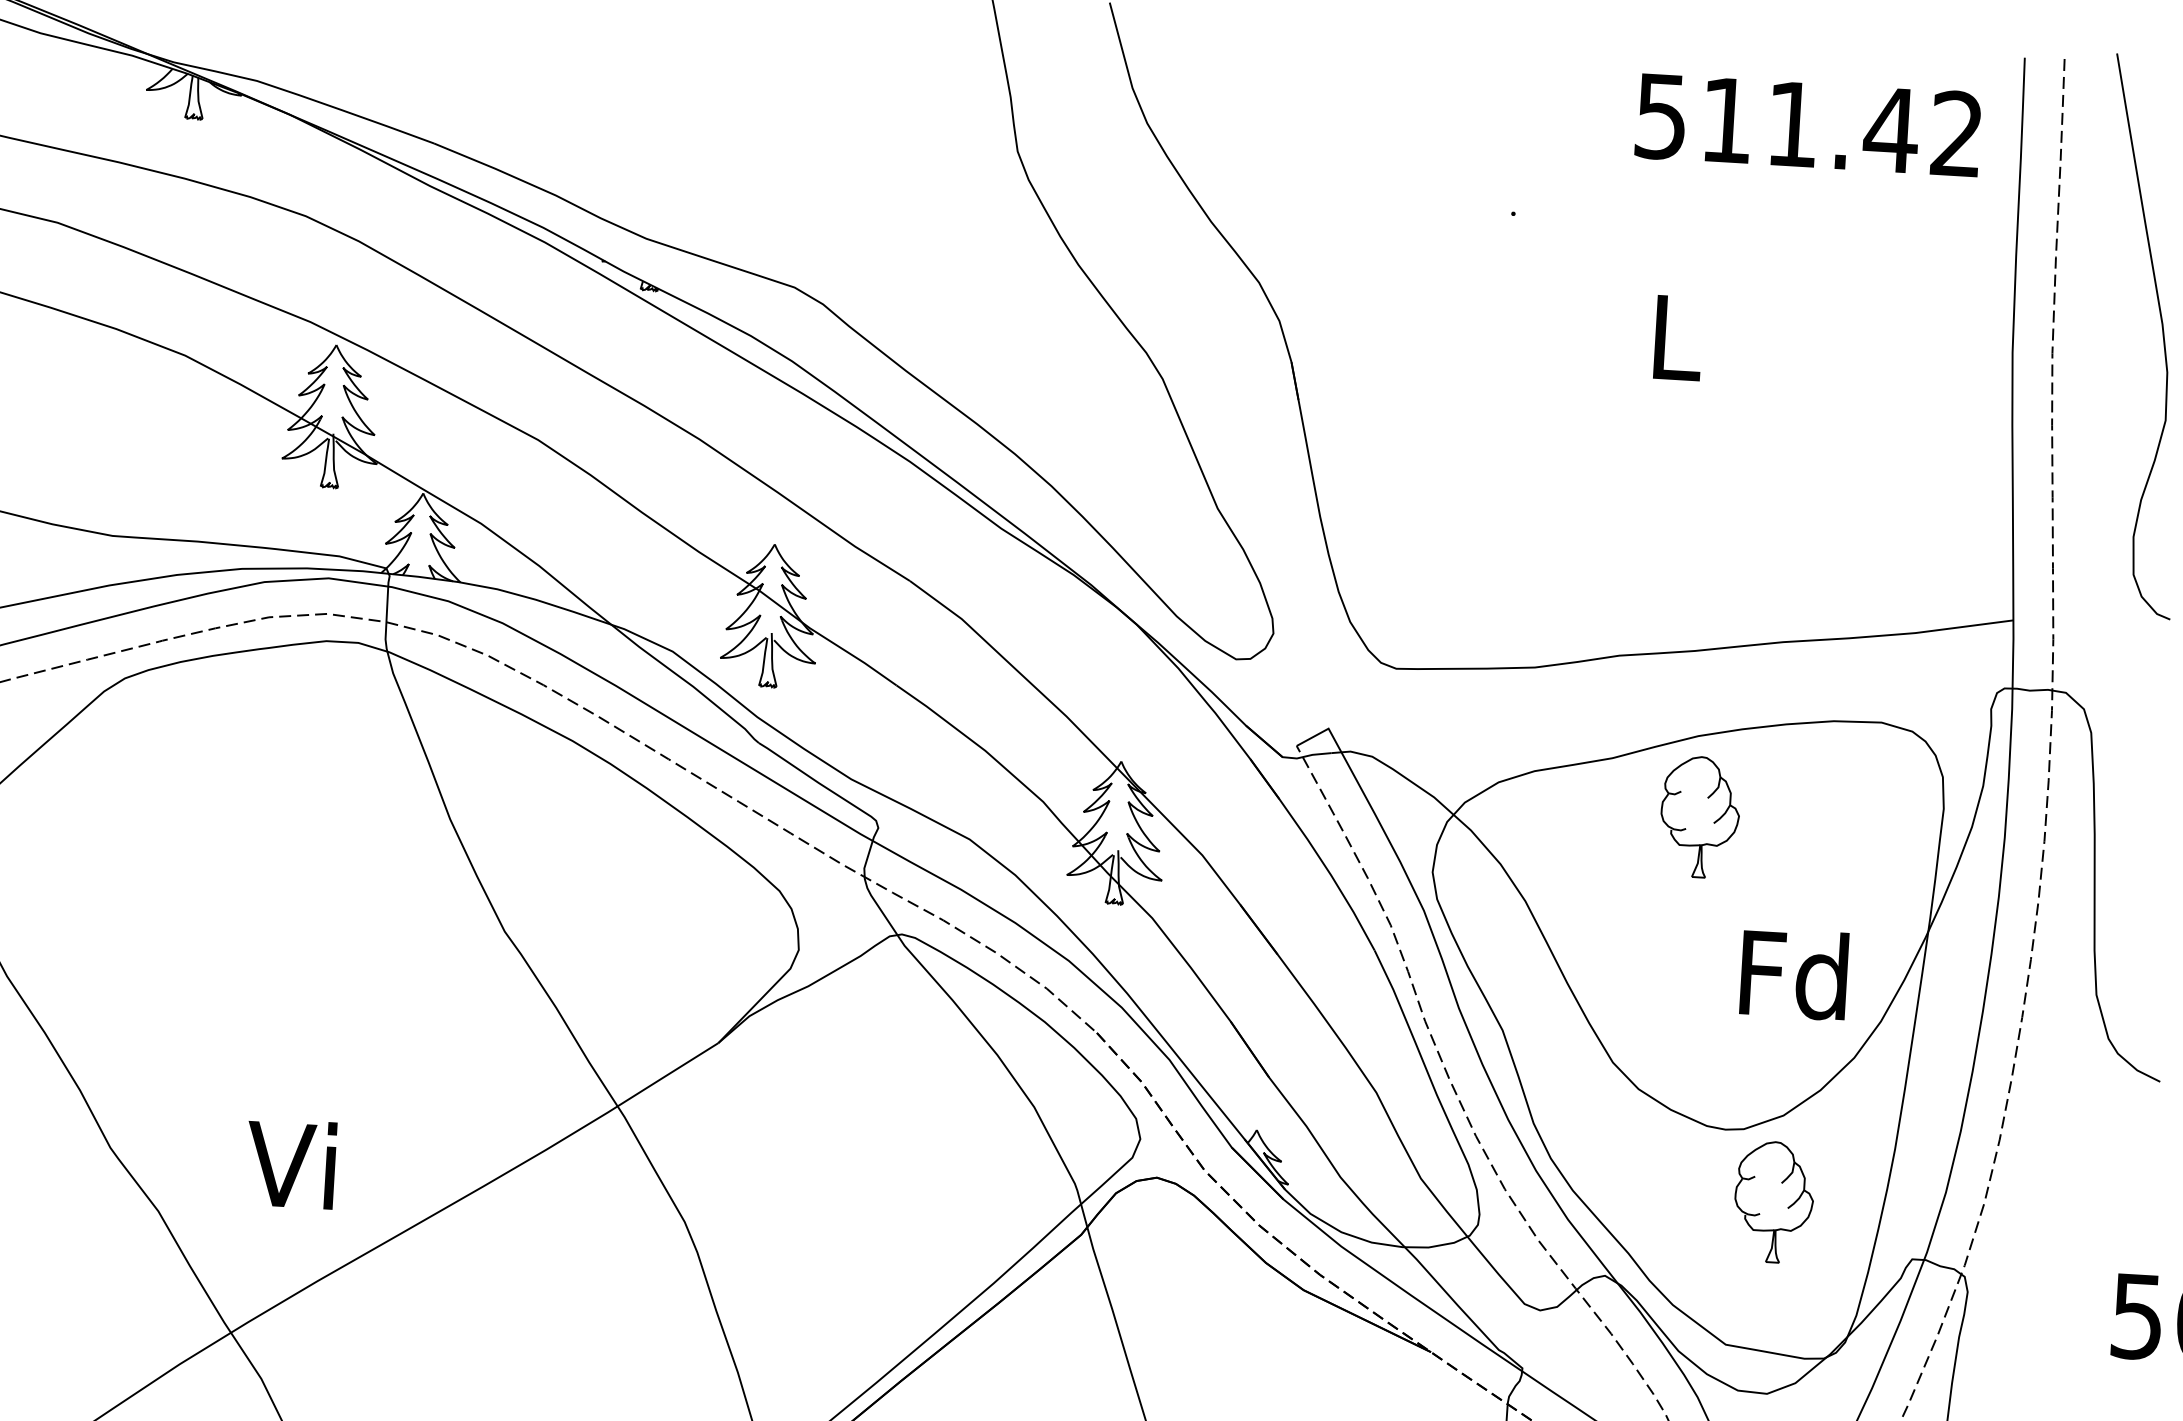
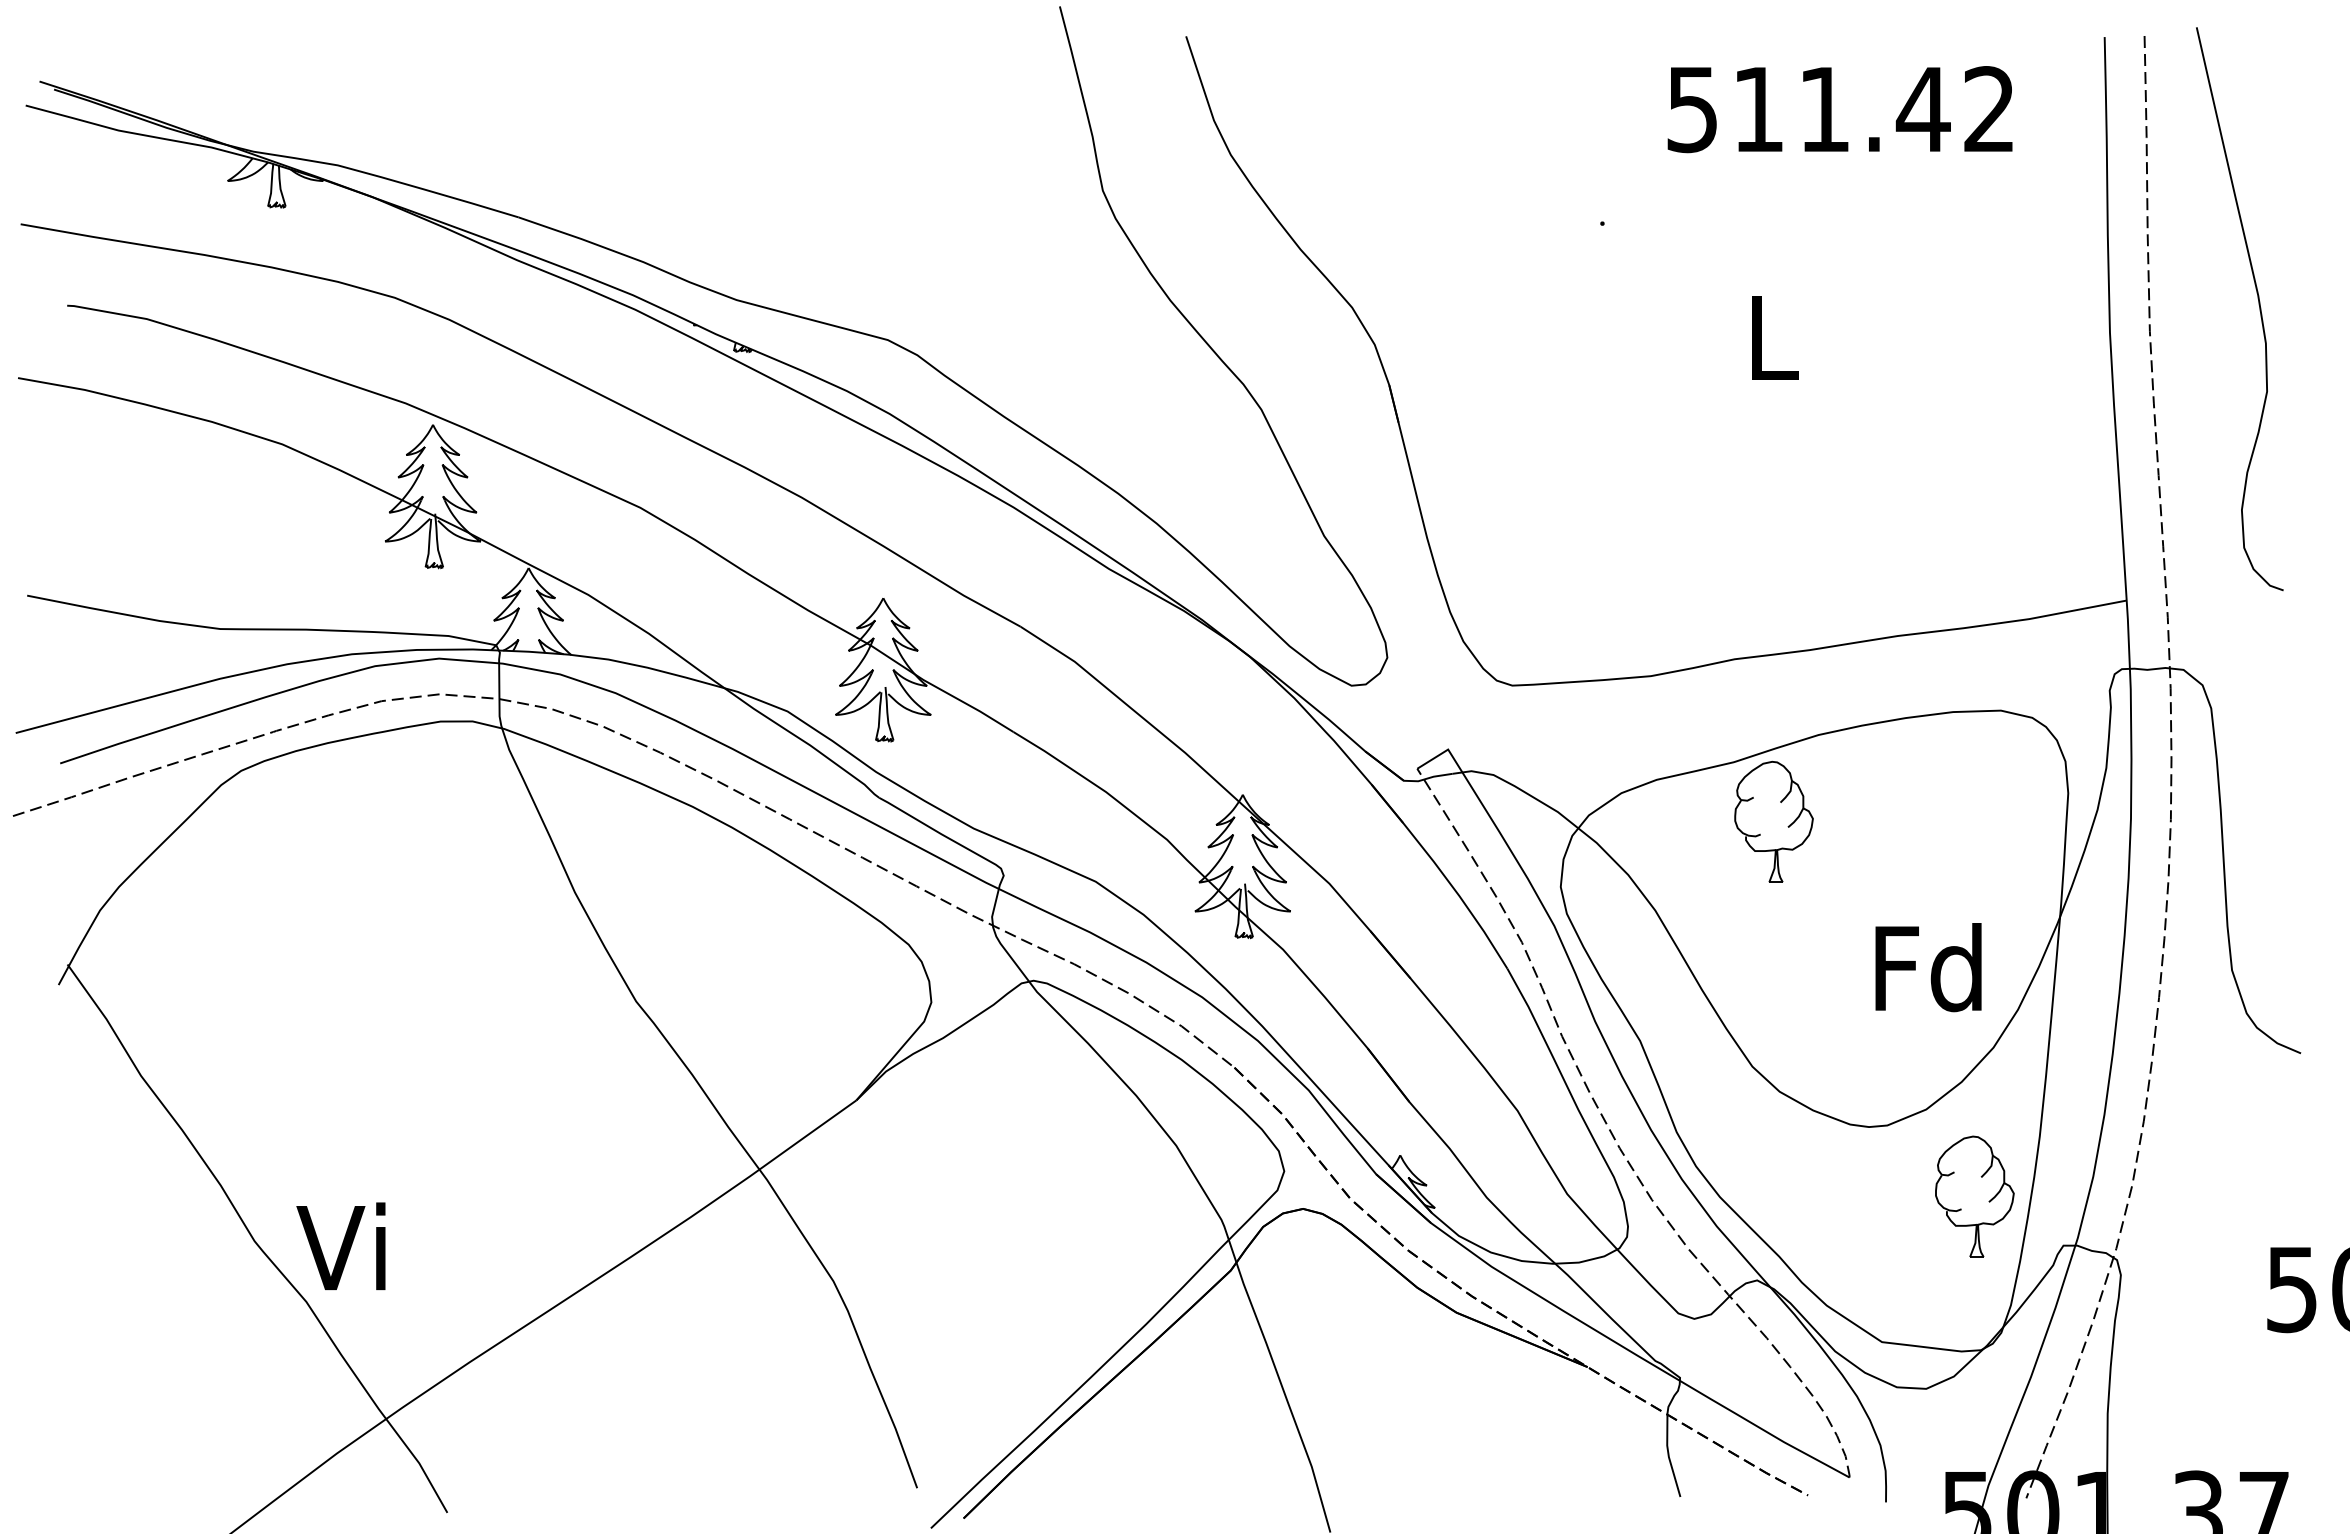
text: (1807, 125) -> (1839, 109), moved
part: (1699, 816) -> (1773, 821), moved
text: (290, 1162) -> (340, 1245), moved
part: (1773, 1201) -> (1974, 1196), moved

